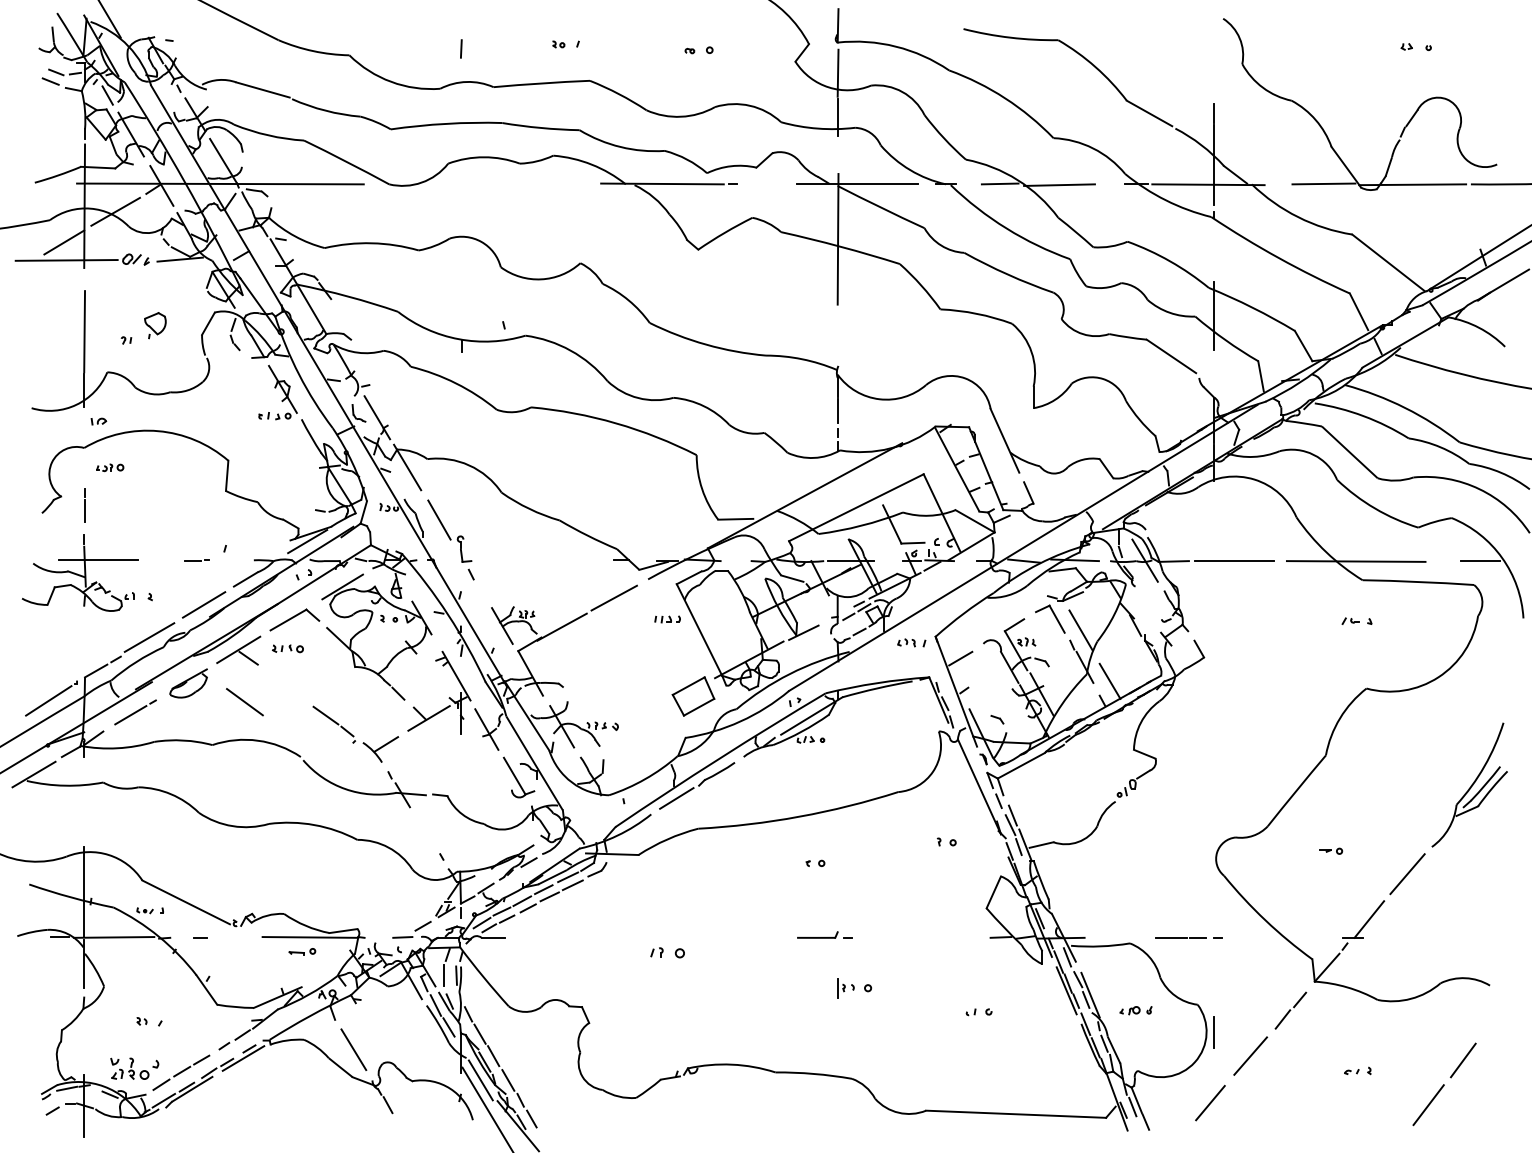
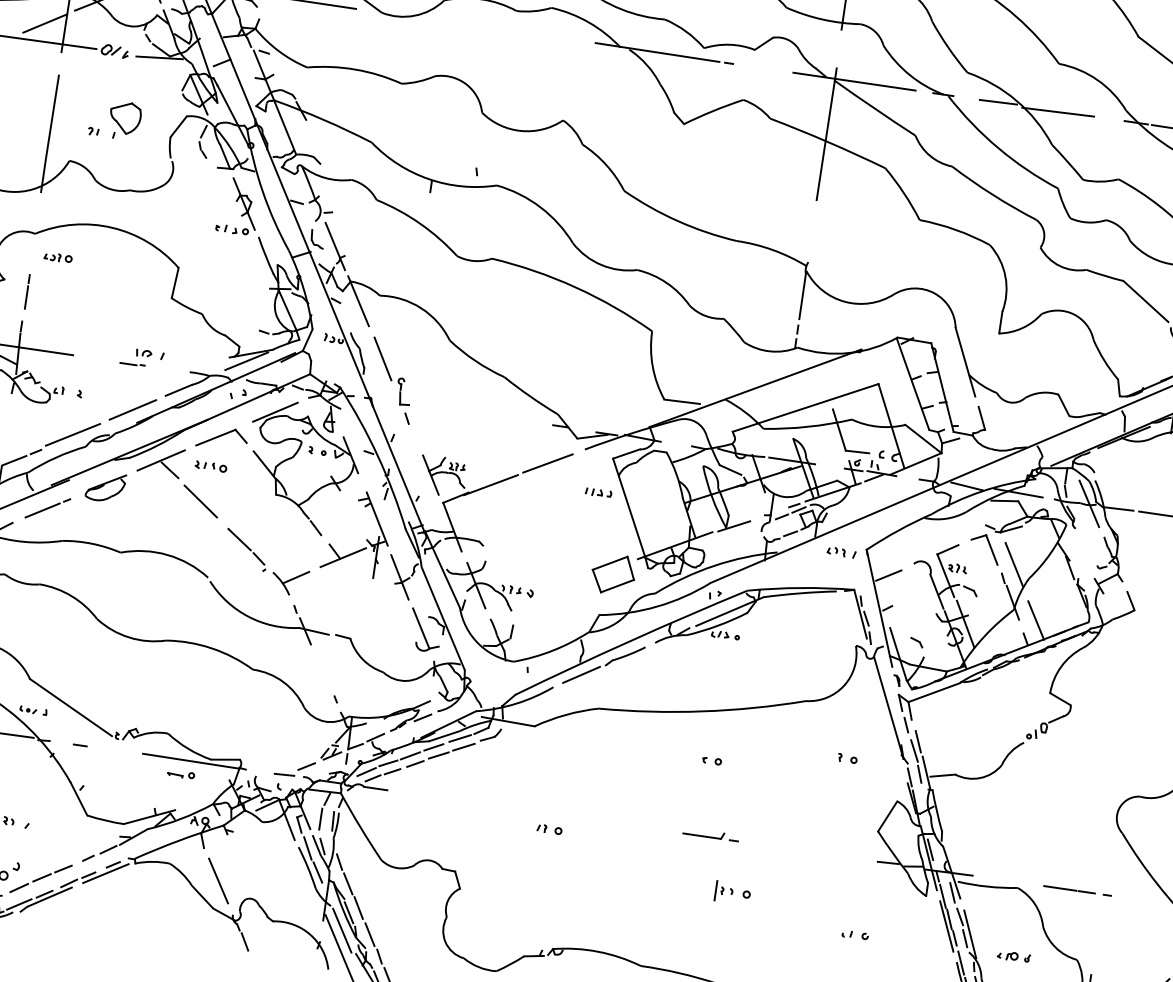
part: (155, 325) -> (124, 120), size x1.43
part: (98, 421) -> (143, 353), moved
line: (244, 702) -> (200, 501), moved
part: (667, 952) -> (549, 829), size x0.71

